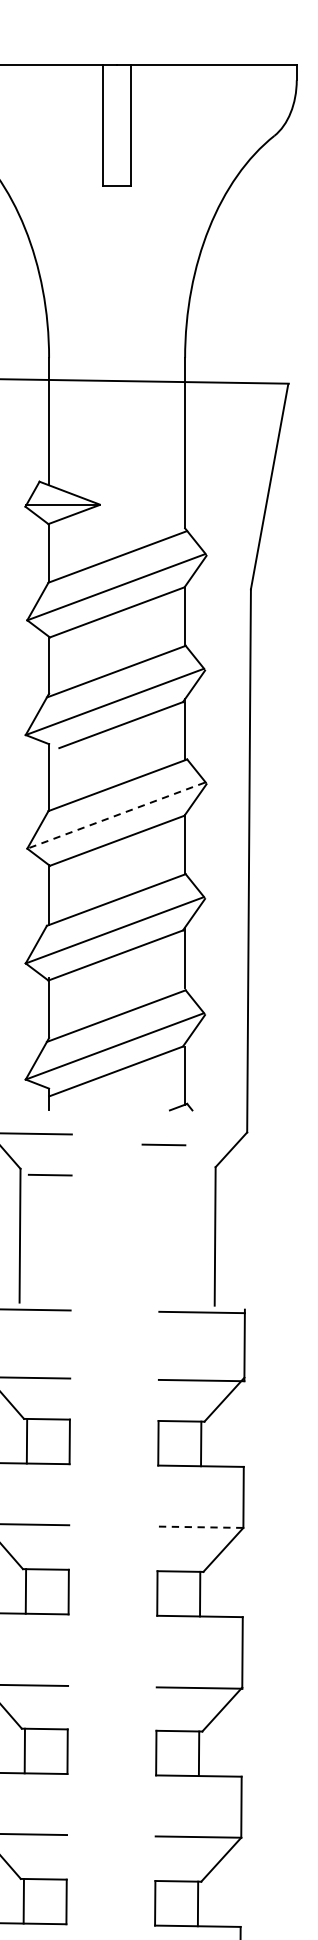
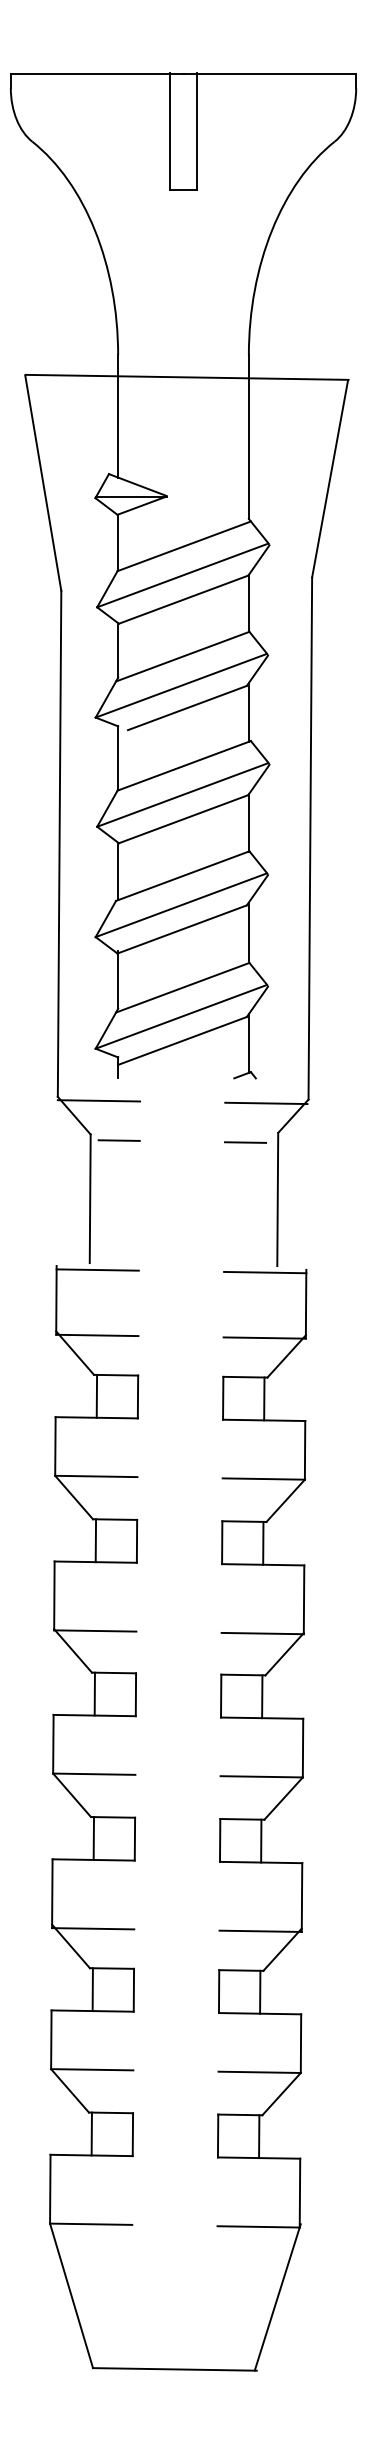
line: (116, 816) -> (182, 795), dashed -> solid
line: (203, 1136) -> (266, 1103), added
line: (163, 1144) -> (245, 1142), moved
line: (200, 1527) -> (263, 1479), dashed -> solid

